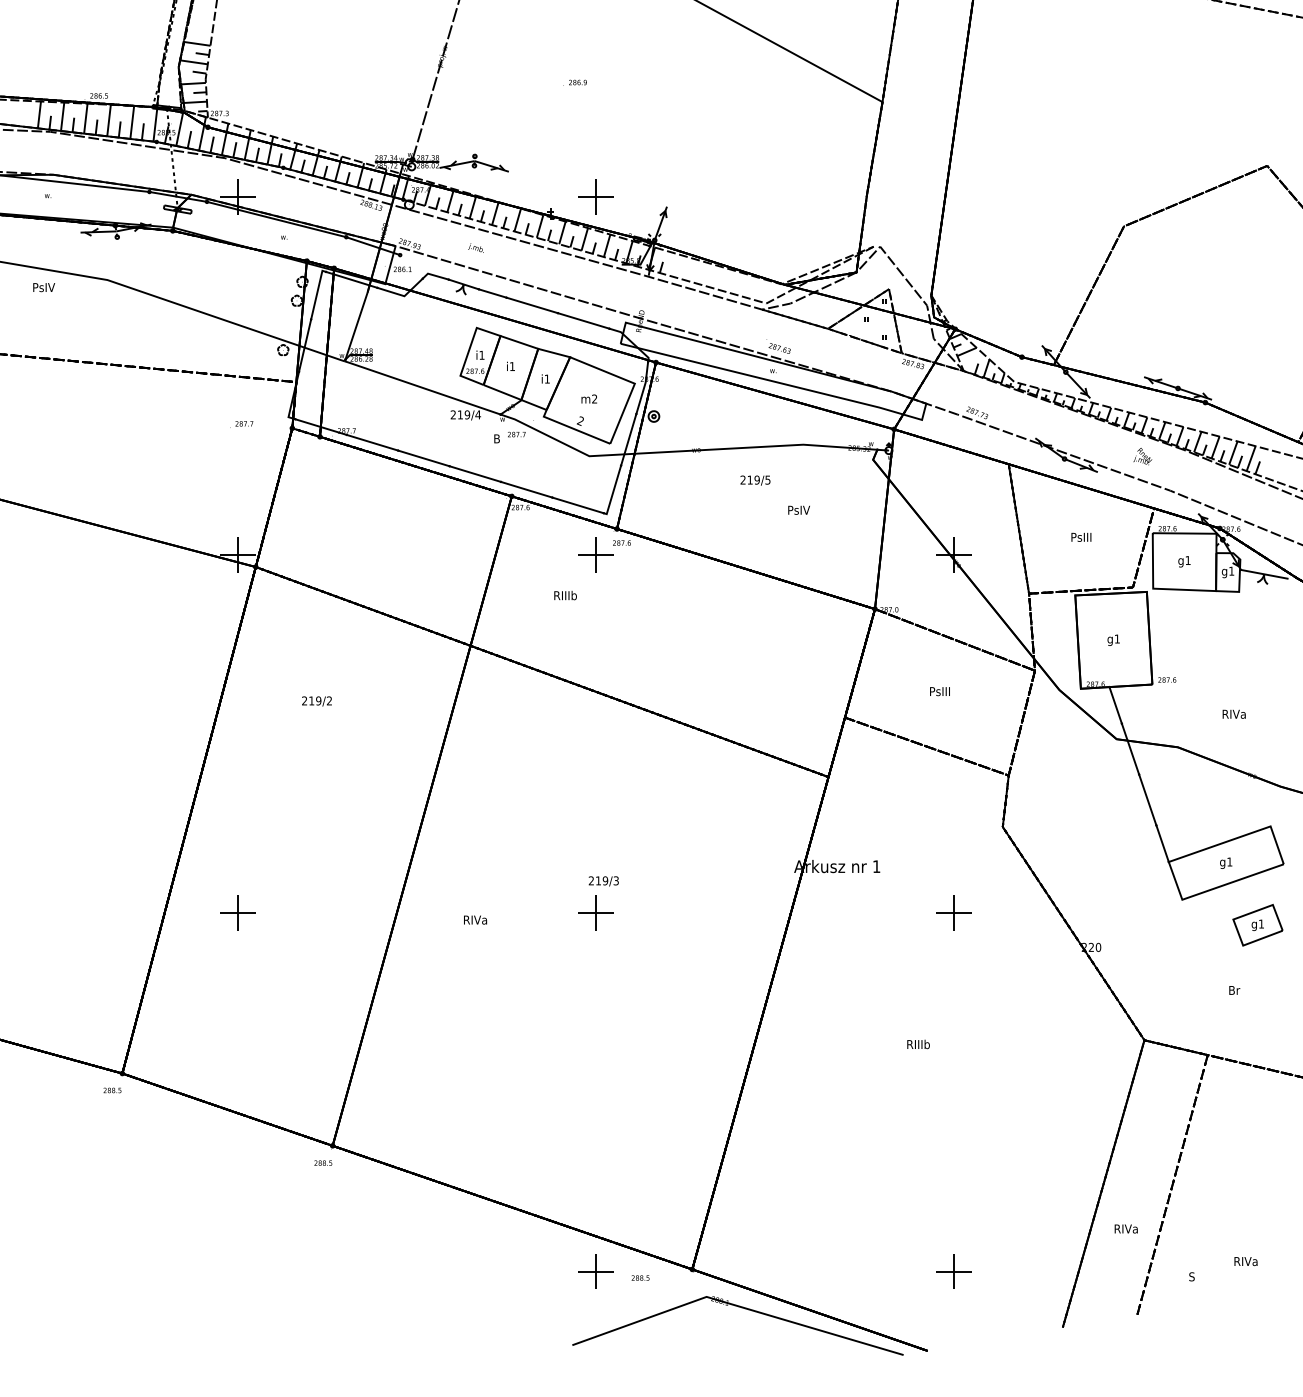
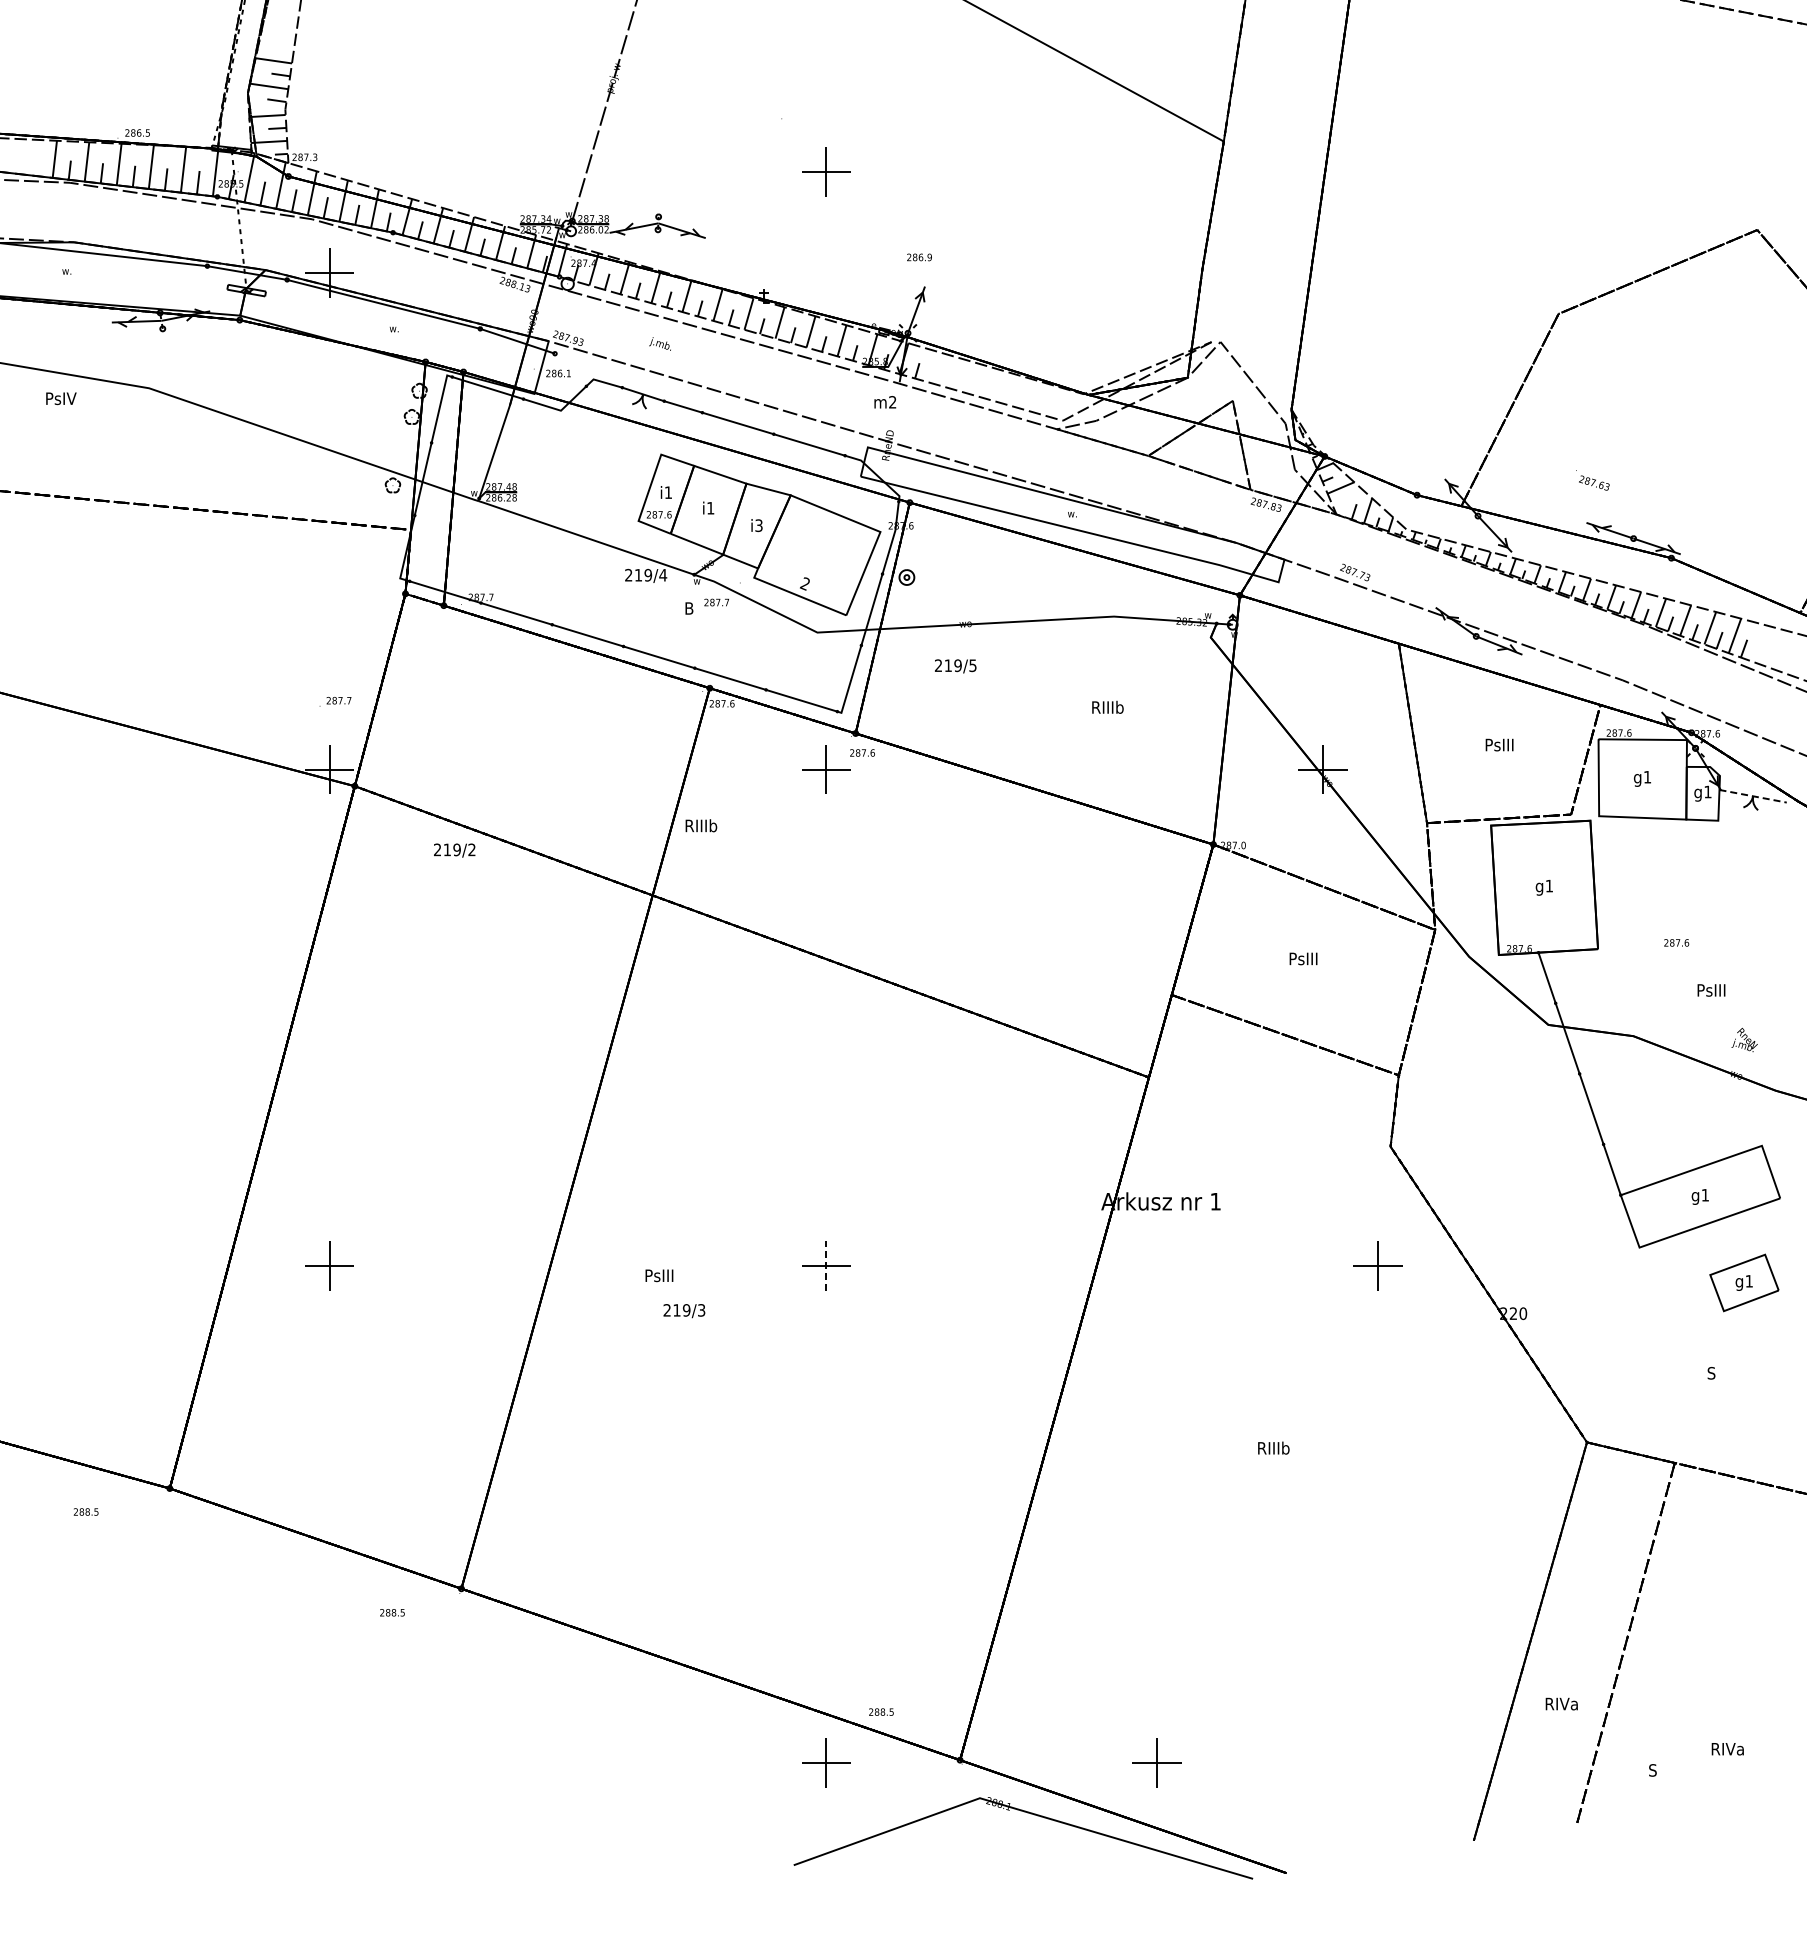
text: (577, 82) -> (919, 257), moved
part: (595, 196) -> (826, 171), moved
hatch: (873, 325) -> (1211, 451), removed
text: (778, 346) -> (1592, 480), moved
text: (546, 379) -> (758, 525), i1 -> i3
text: (589, 399) -> (885, 402), moved
text: (241, 424) -> (335, 701), moved
text: (1142, 456) -> (1744, 1039), moved
text: (755, 480) -> (955, 666), moved
text: (798, 509) -> (1107, 706), PsIV -> RIIIb
line: (1264, 574) -> (1753, 796), solid -> dashed
text: (565, 595) -> (701, 825), moved
text: (1167, 679) -> (1676, 942), moved
text: (316, 701) -> (454, 850), moved
text: (1234, 714) -> (1711, 990), RIVa -> PsIII
text: (603, 881) -> (684, 1311), moved
part: (953, 912) -> (1377, 1265), moved
line: (595, 913) -> (826, 1266), solid -> dashed
text: (475, 919) -> (659, 1275), RIVa -> PsIII
text: (1234, 989) -> (1711, 1372), Br -> S
text: (112, 1090) -> (85, 1511), moved
text: (323, 1162) -> (392, 1612), moved
part: (953, 1271) -> (1156, 1762), moved
text: (640, 1277) -> (881, 1711), moved

